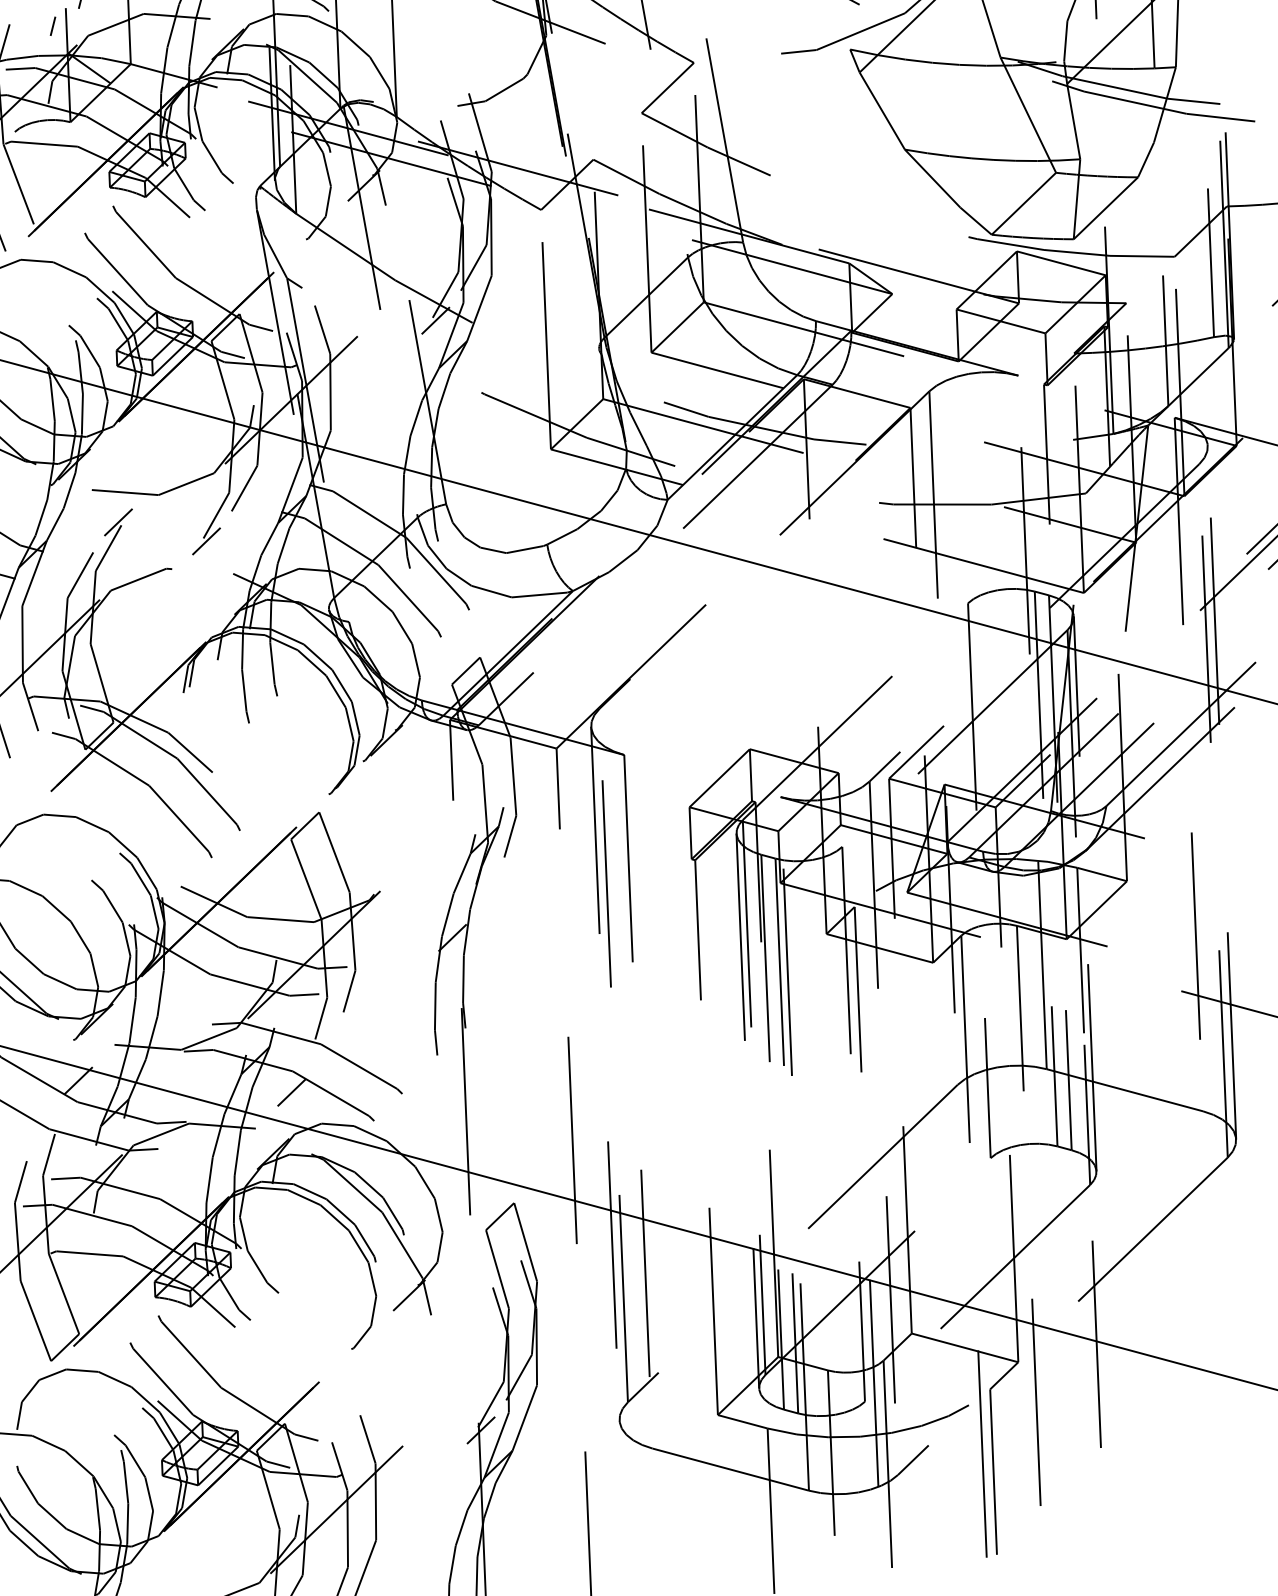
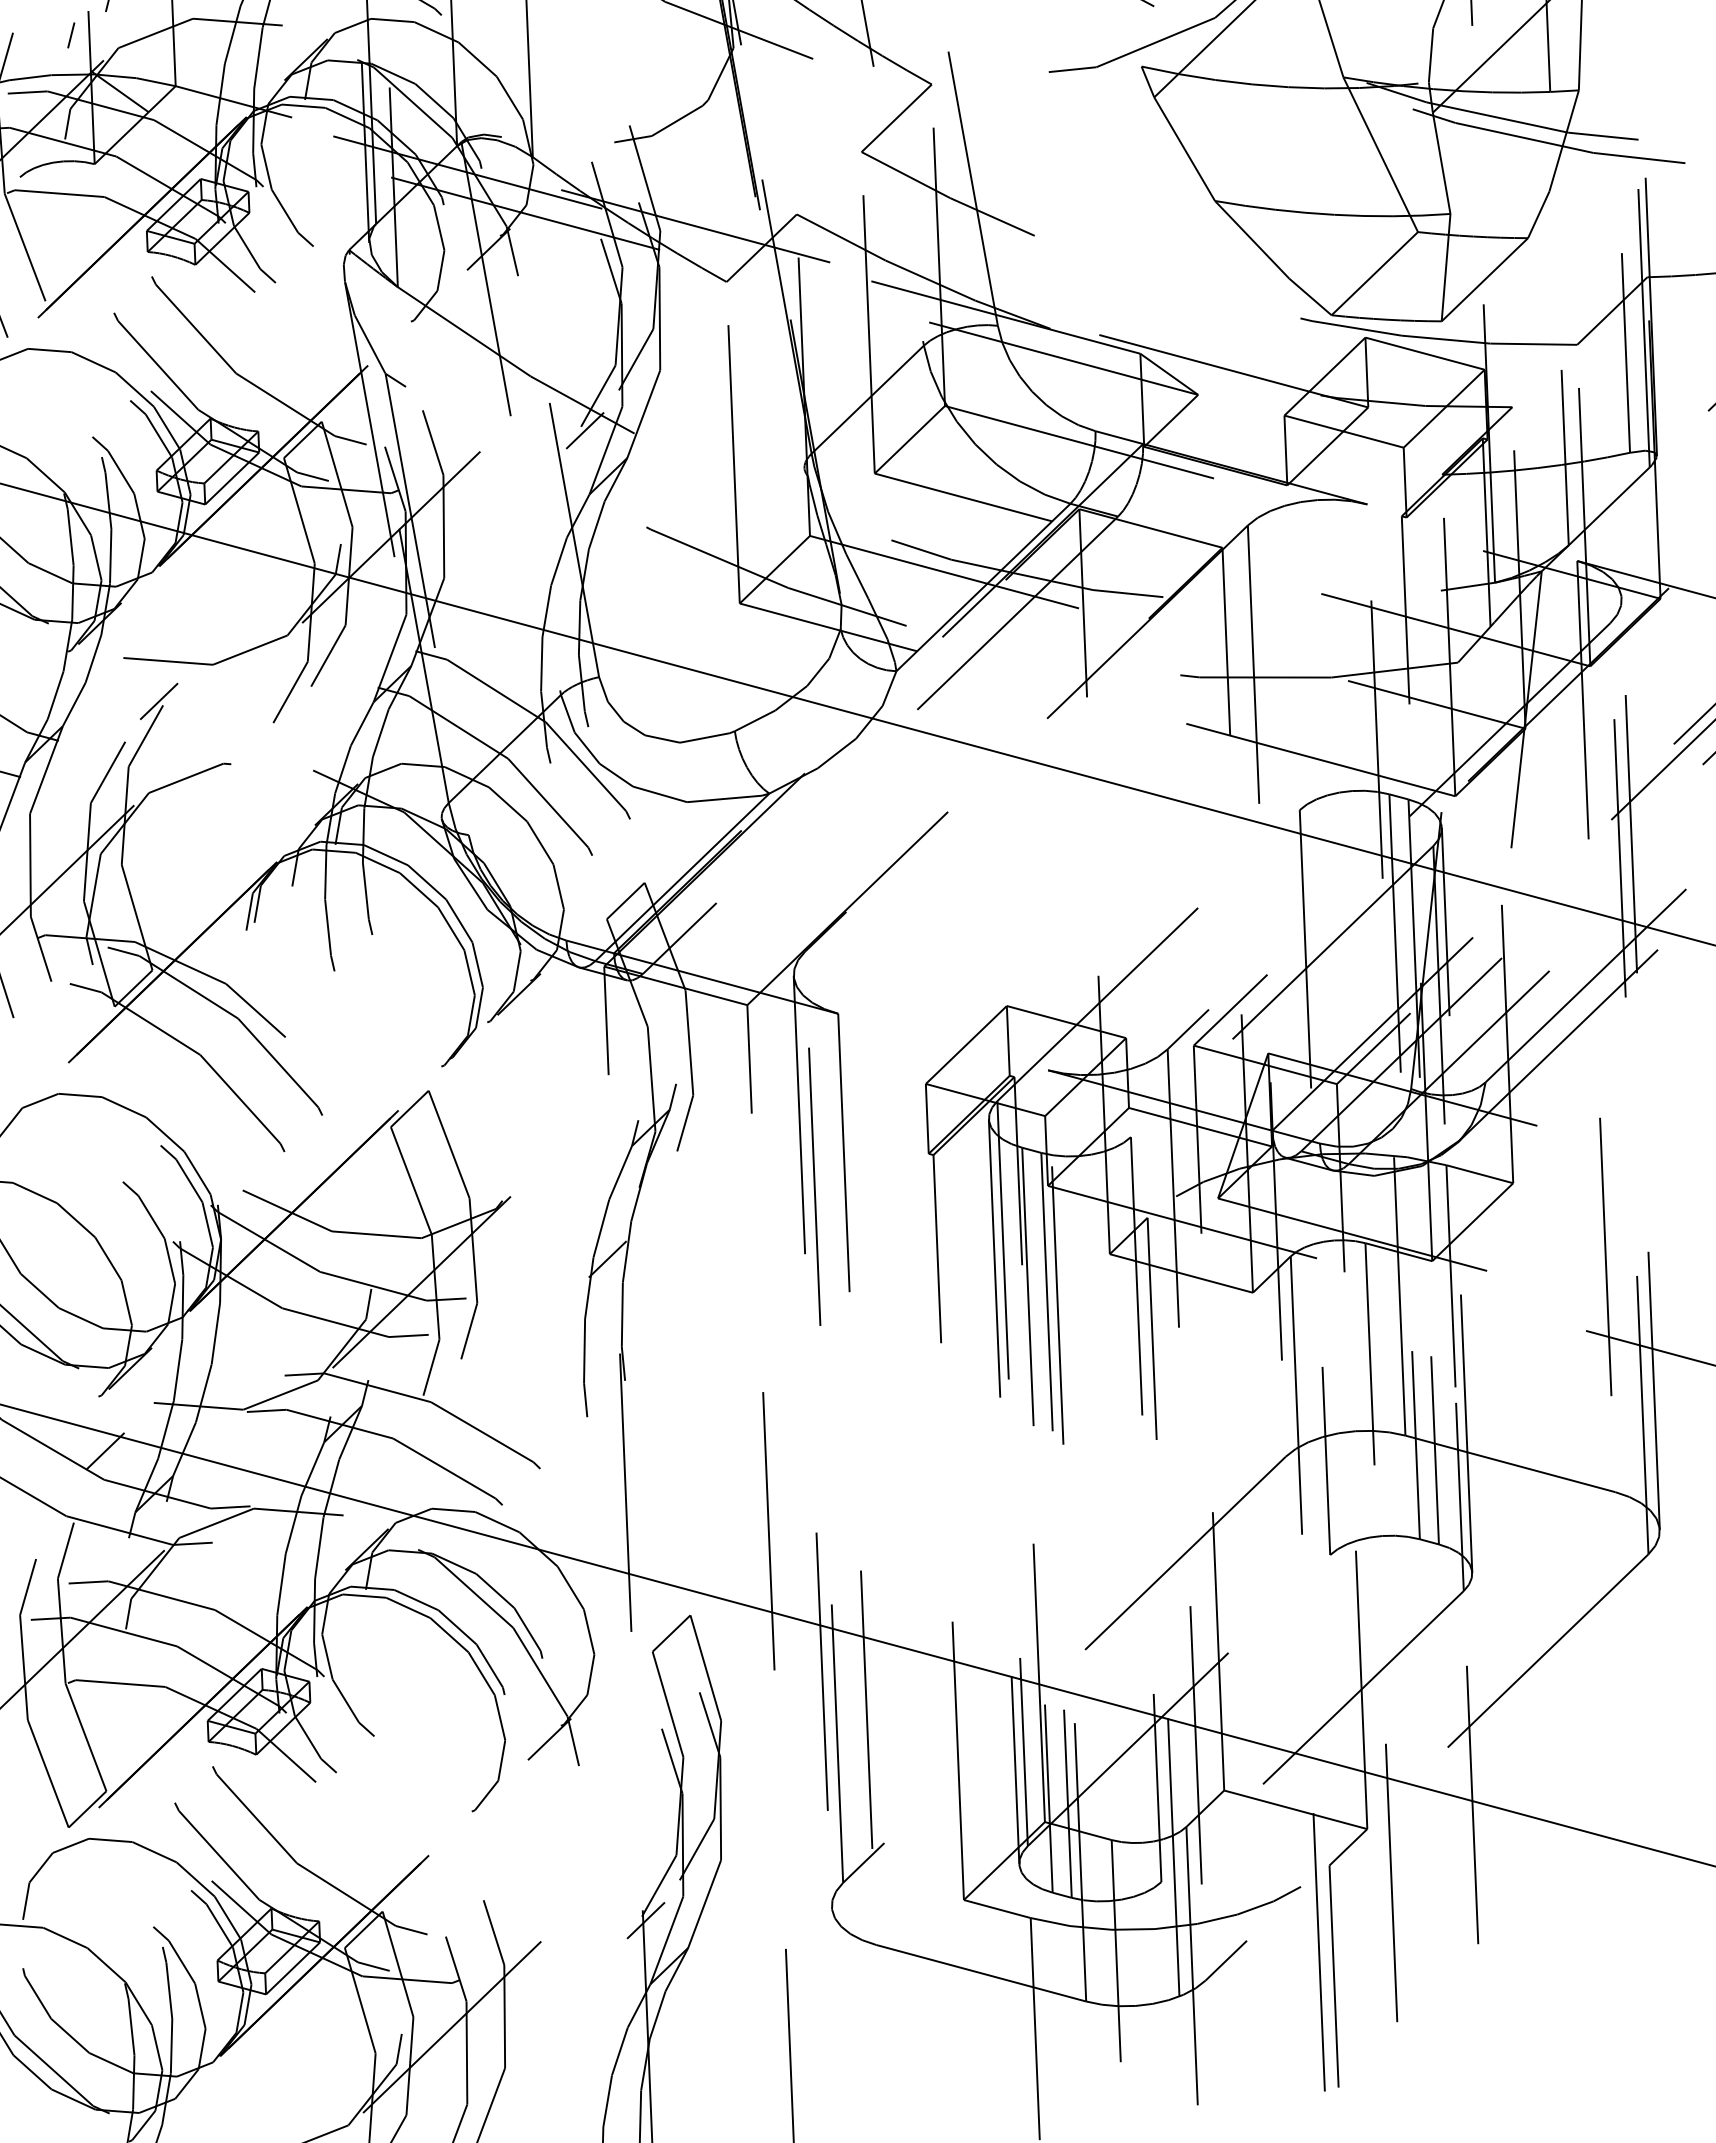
line: (206, 541) -> (277, 726), removed
line: (291, 1092) -> (391, 1467), removed

